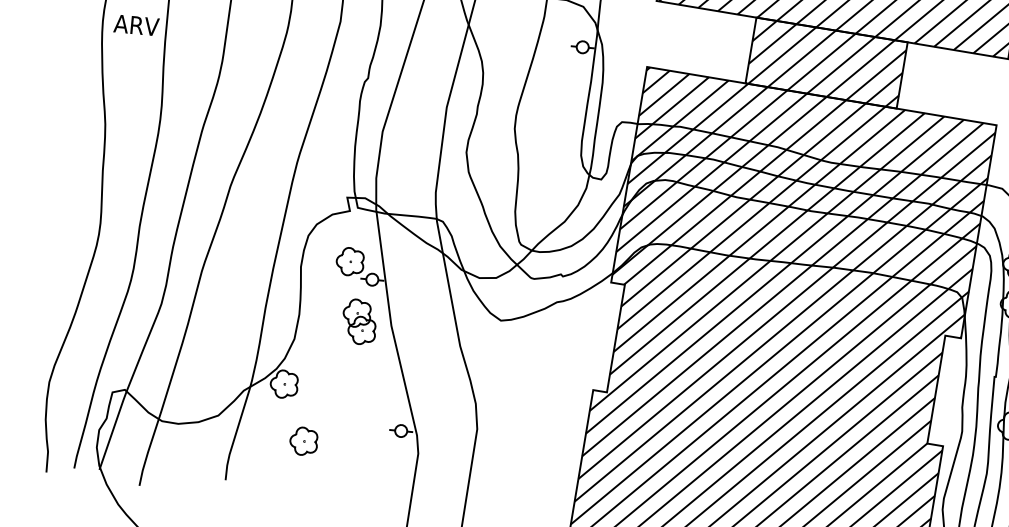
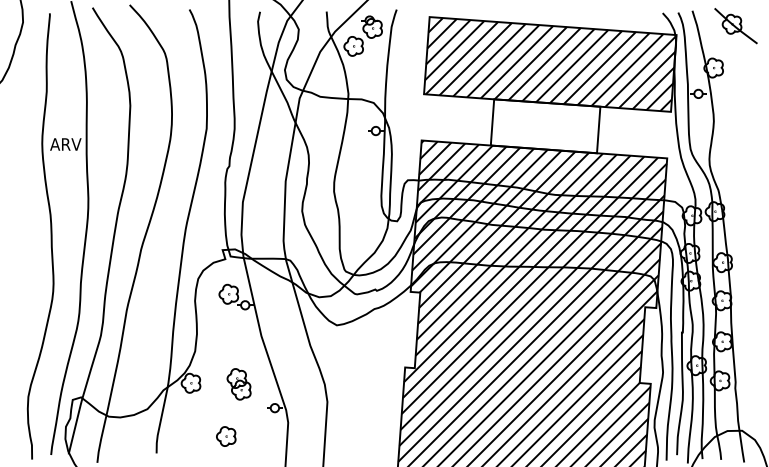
hatch: (826, 61) -> (545, 125), removed
part: (358, 322) -> (238, 384), moved
part: (304, 441) -> (226, 436), moved

